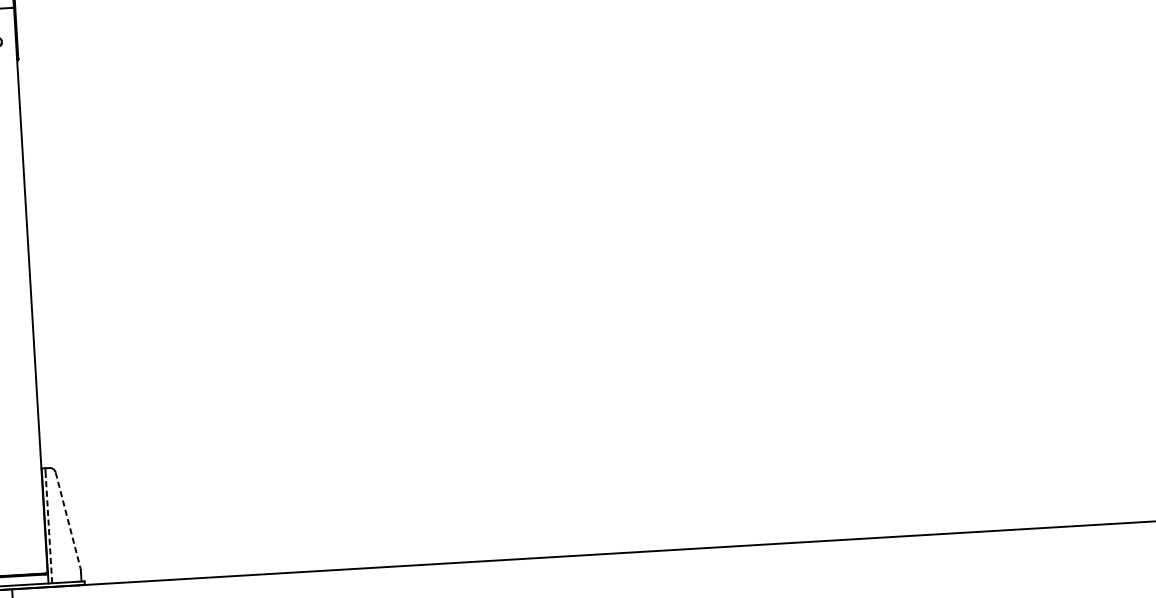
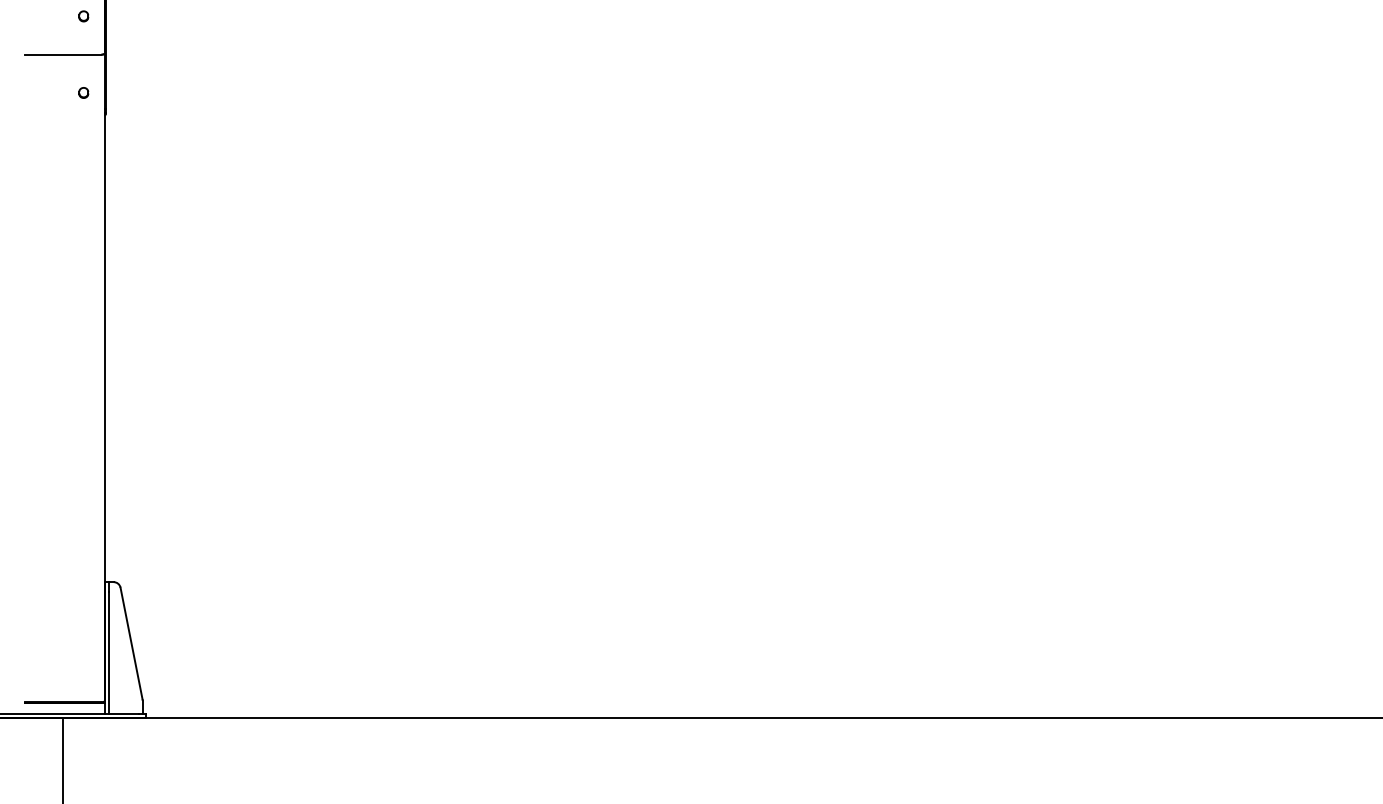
line: (68, 520) -> (131, 643), dashed -> solid
line: (49, 529) -> (109, 652), dashed -> solid

